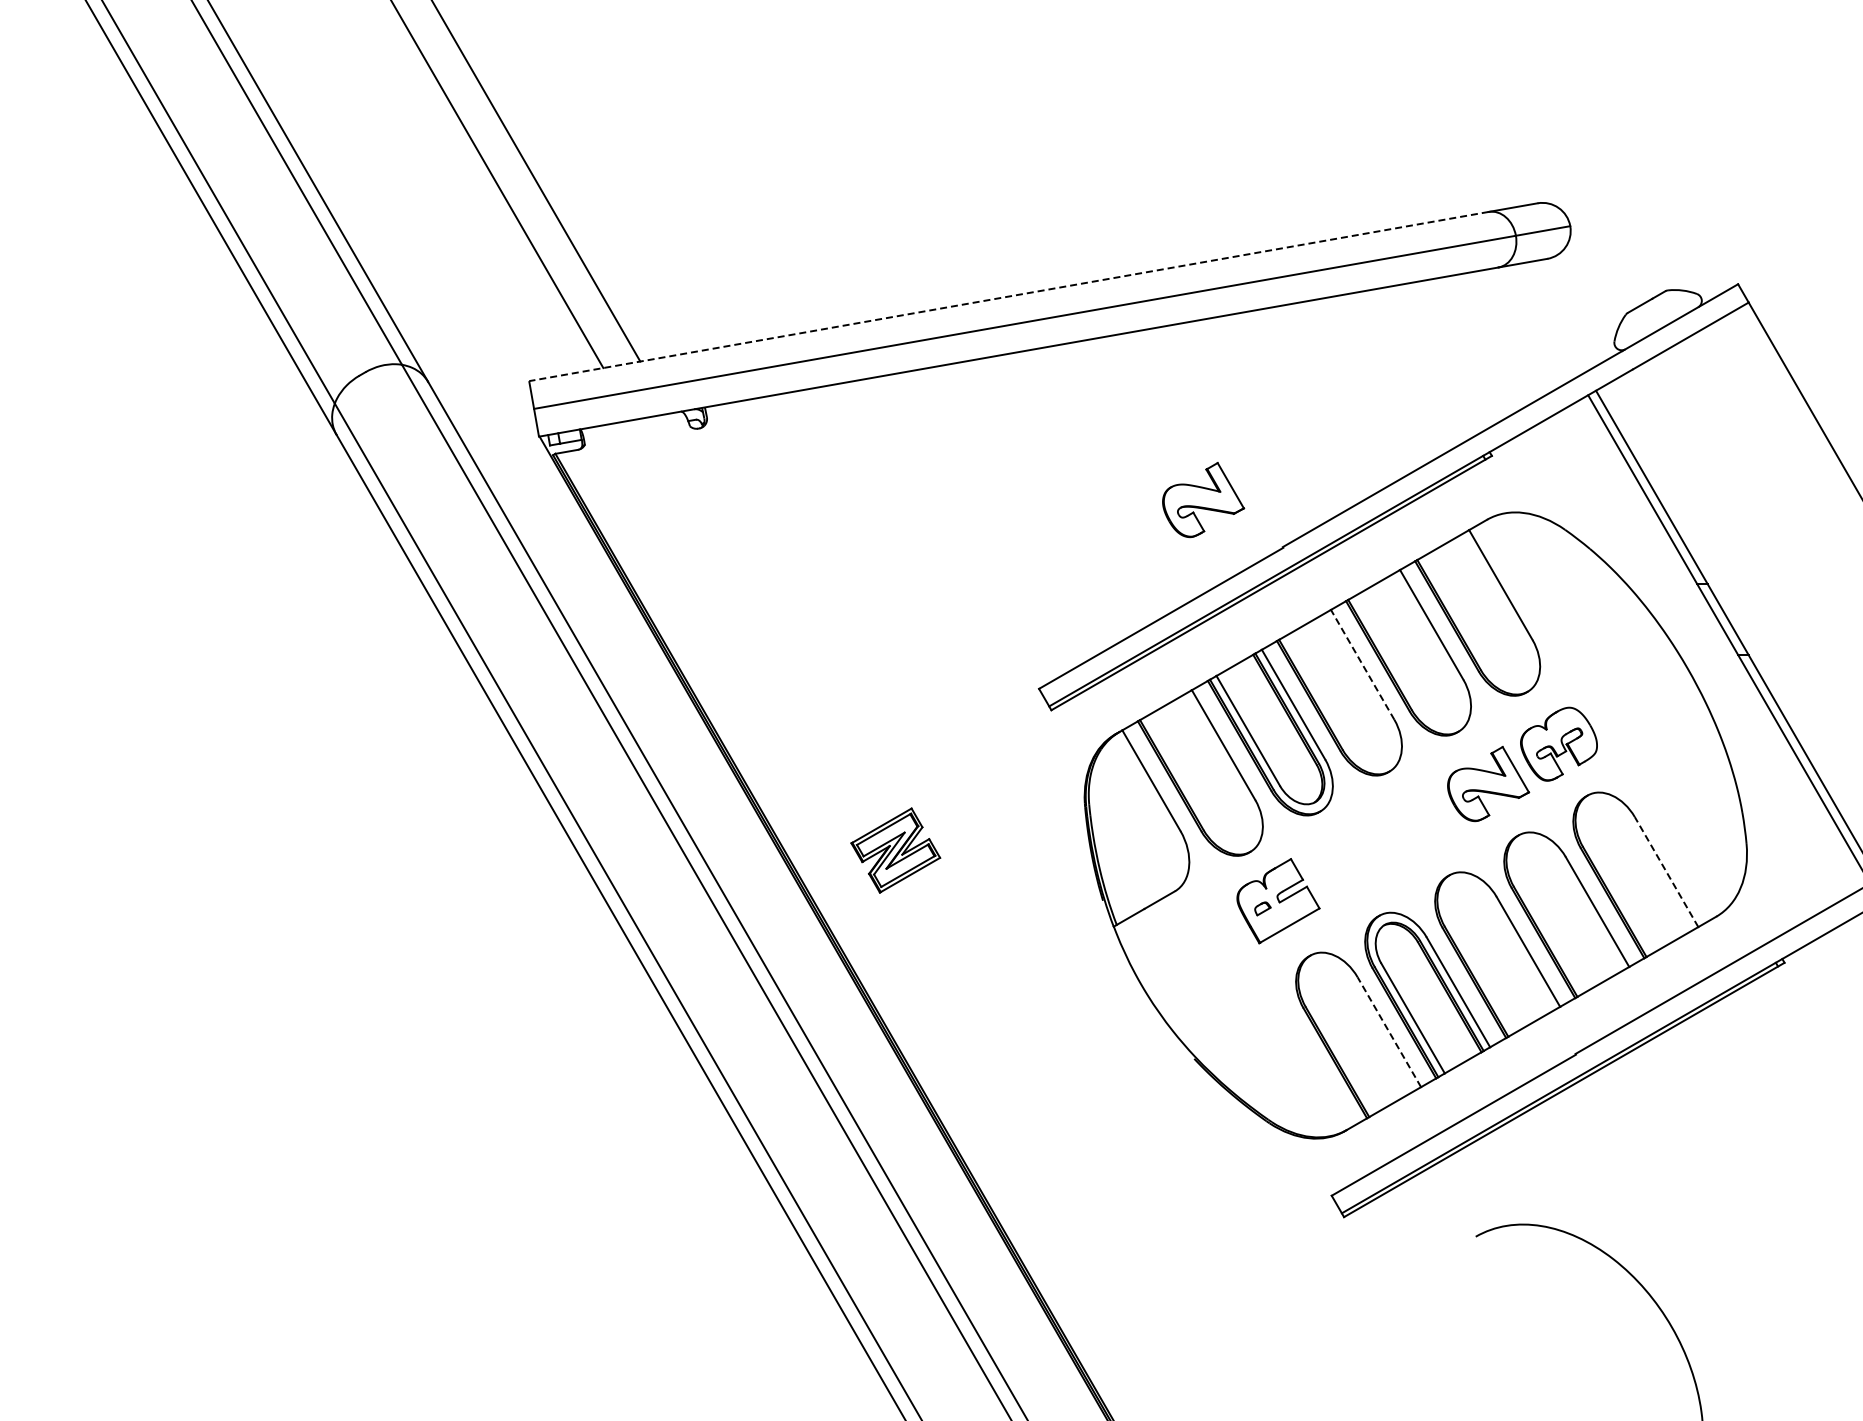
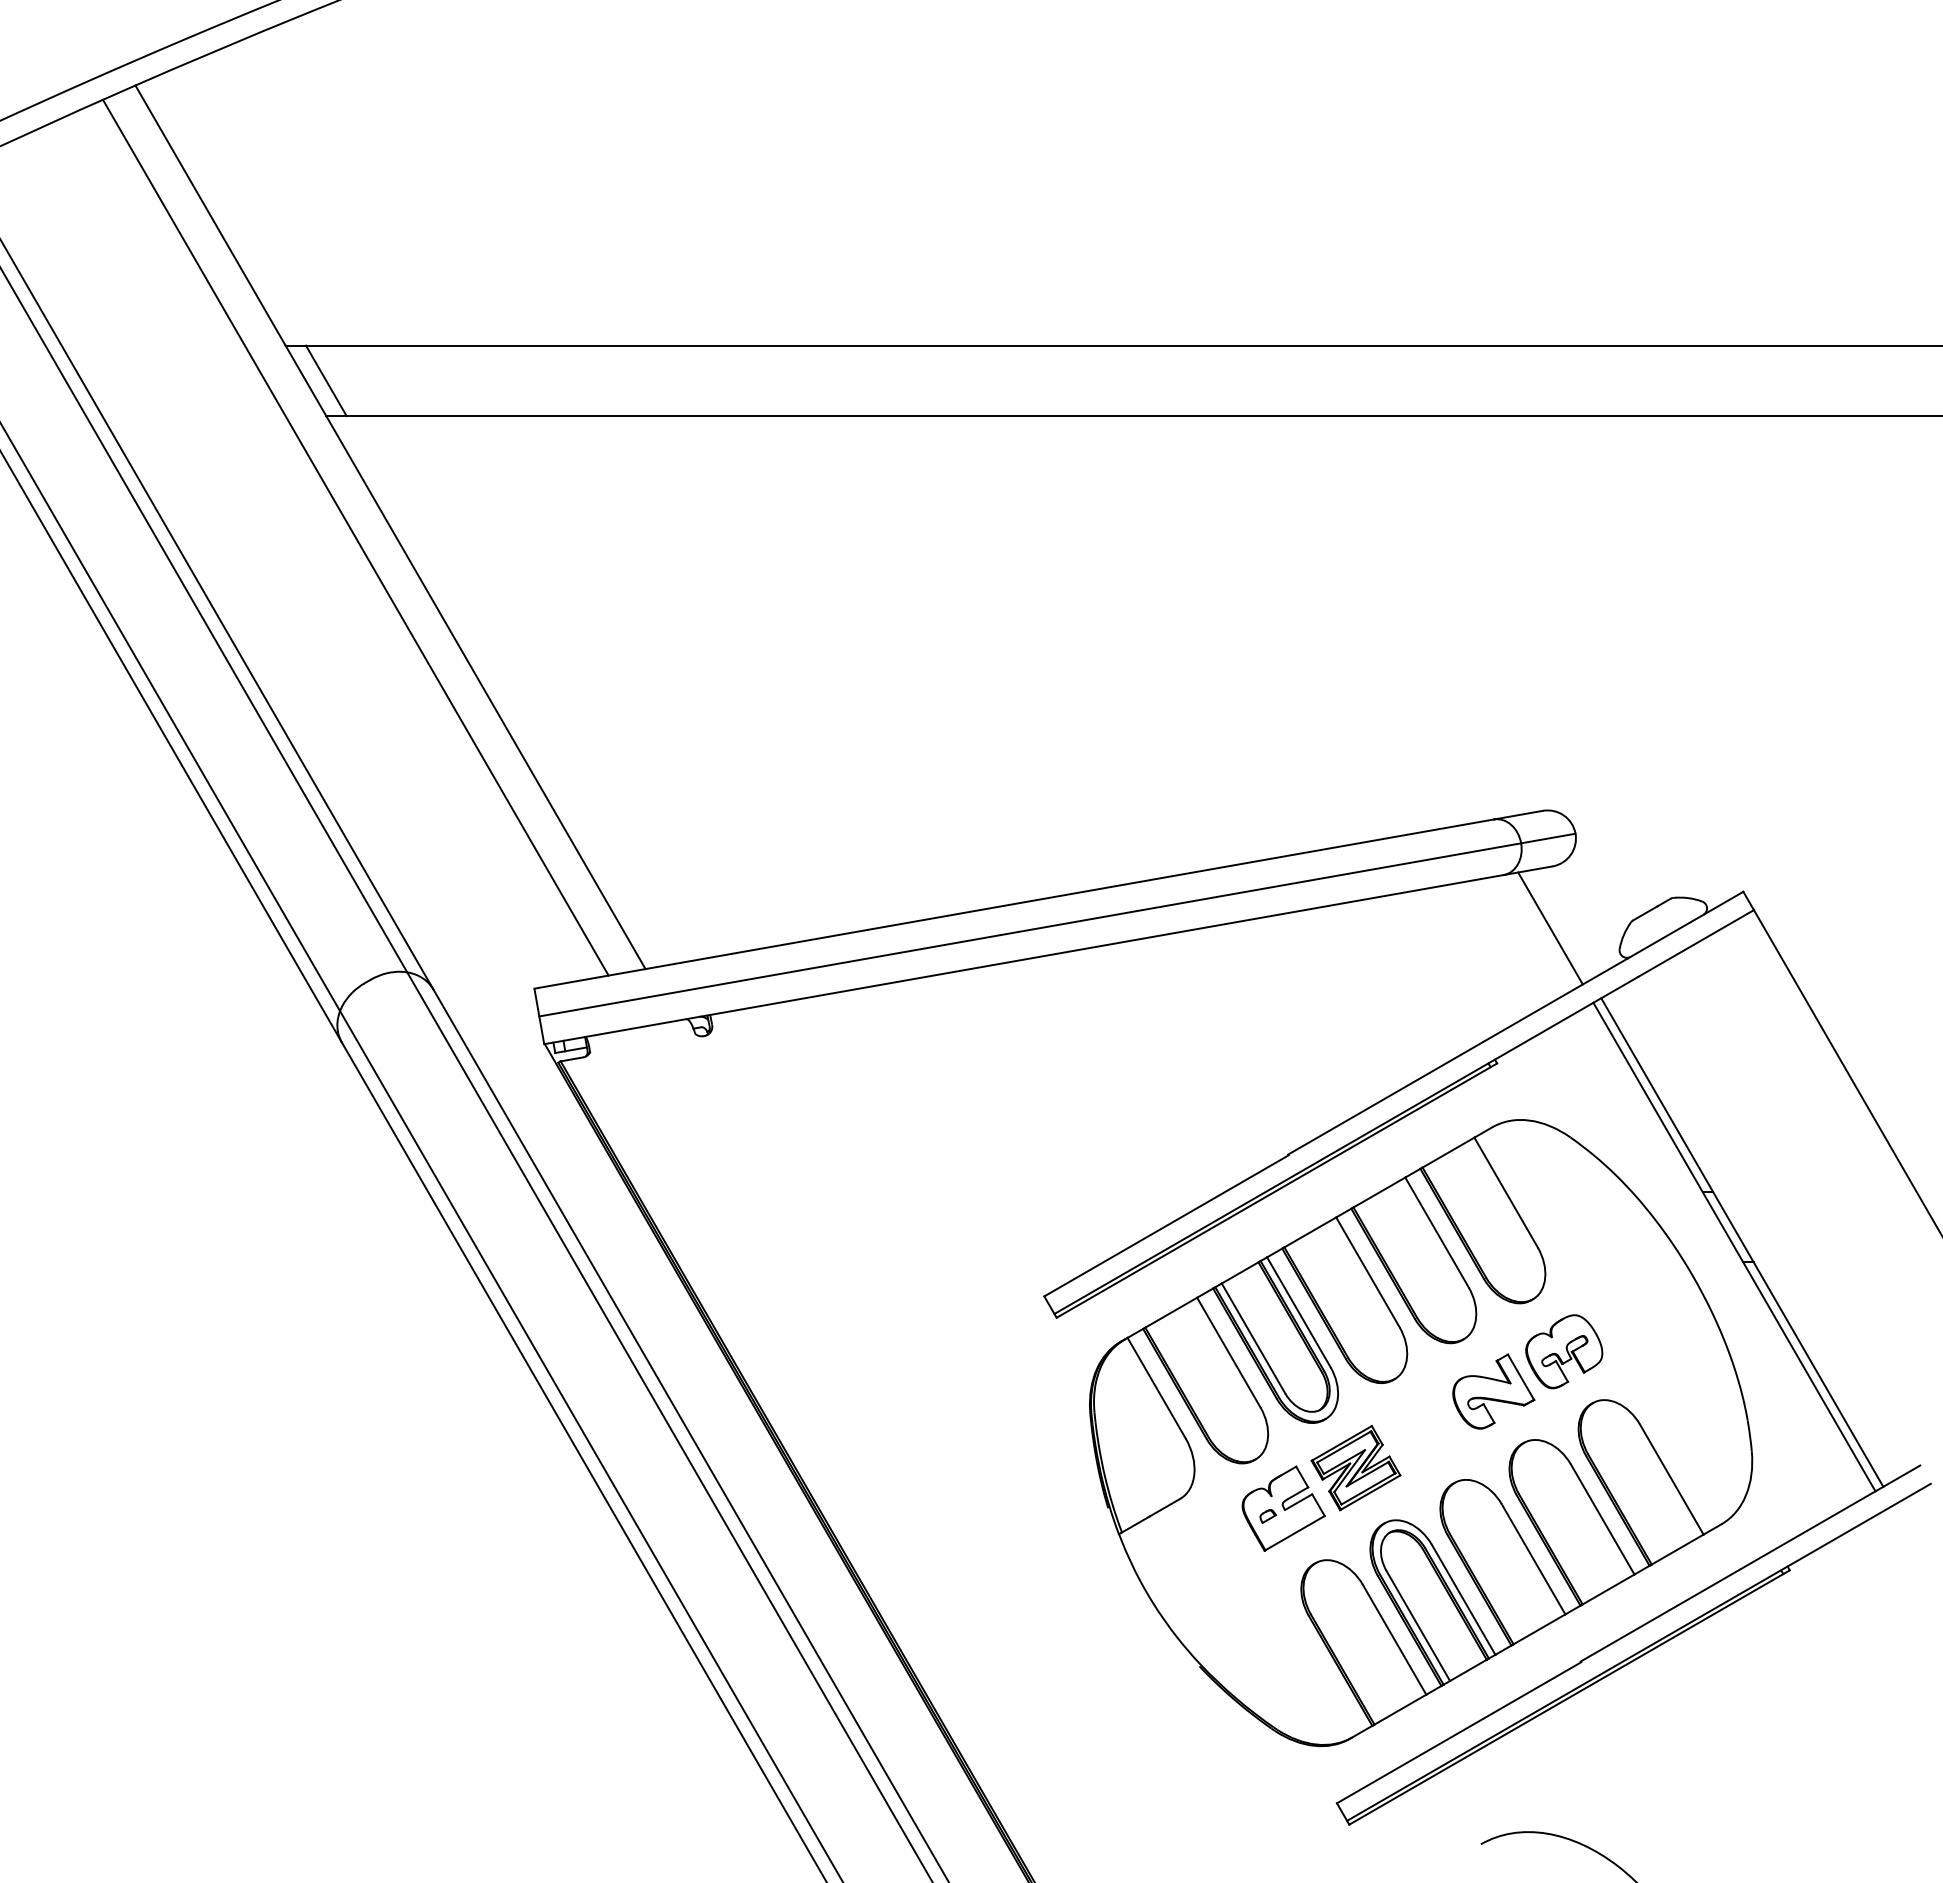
line: (1008, 296) -> (1013, 904), dashed -> solid
line: (1545, 320) -> (1550, 928), added
part: (1203, 499) -> (1208, 1107), removed
line: (1362, 663) -> (1367, 1271), dashed -> solid
part: (895, 850) -> (1355, 1468), moved
line: (1666, 871) -> (1671, 1479), dashed -> solid
line: (1389, 1031) -> (1394, 1639), dashed -> solid

